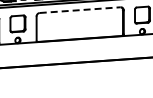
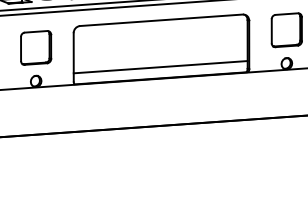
line: (80, 10) -> (162, 20), dashed -> solid
line: (79, 33) -> (160, 67), added

